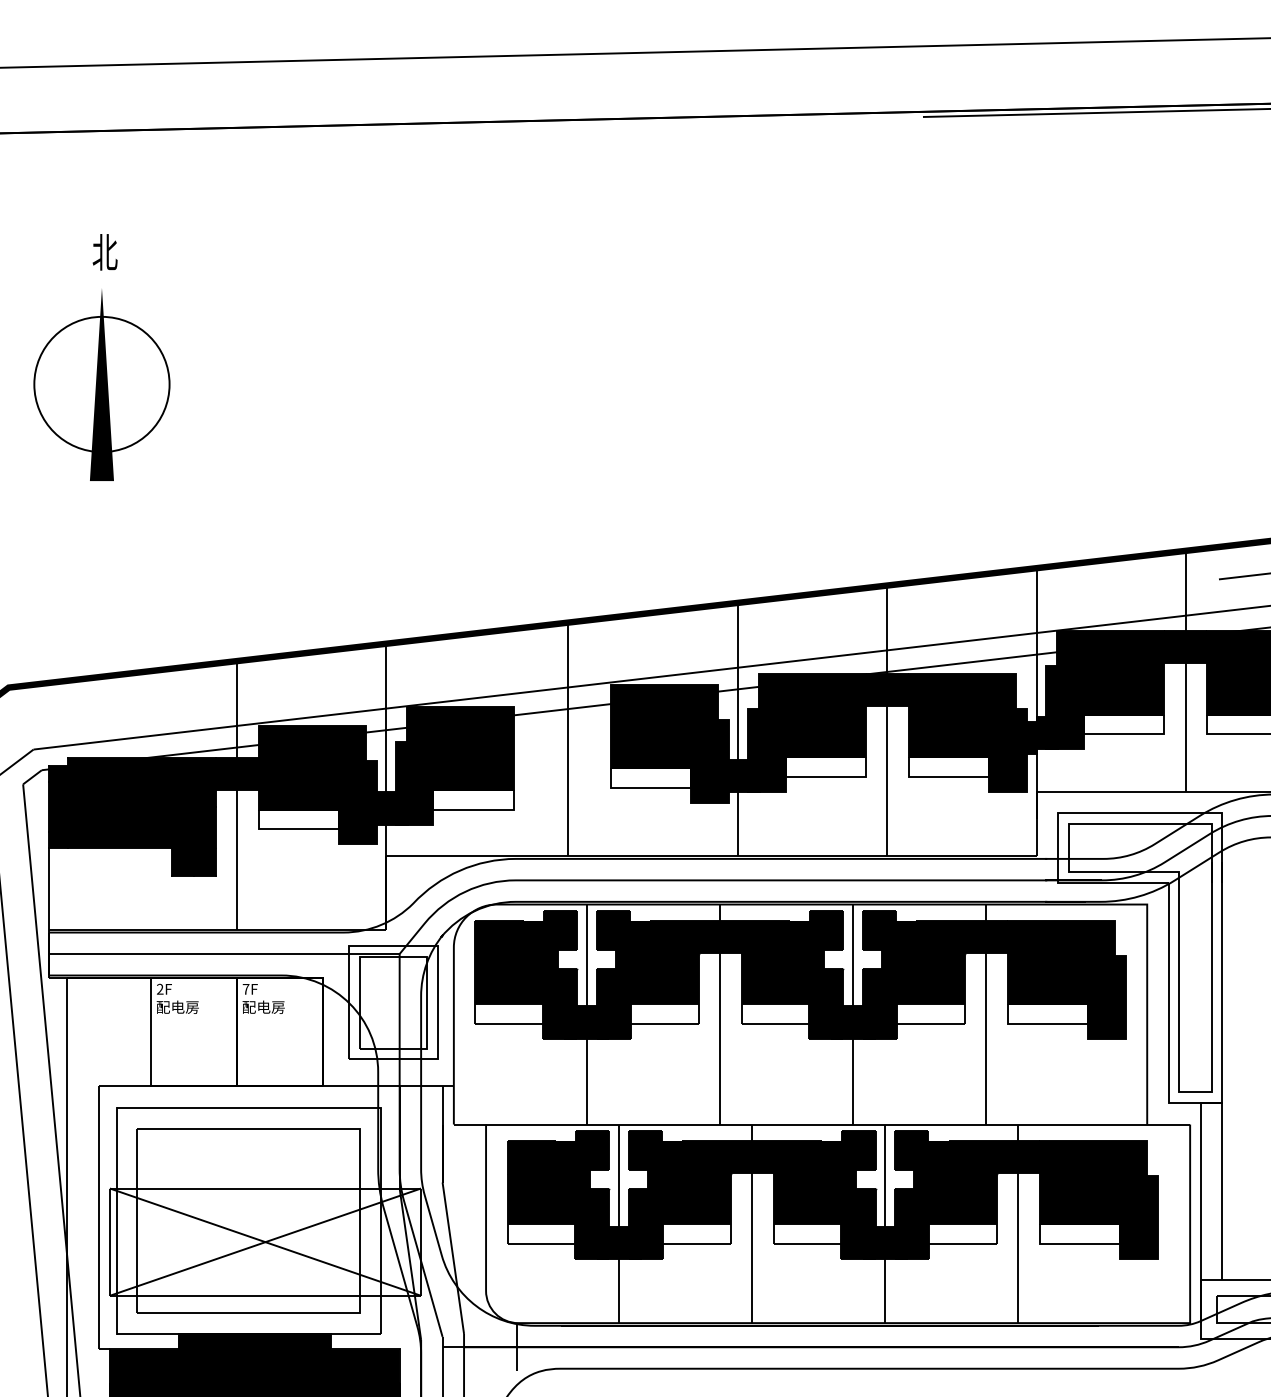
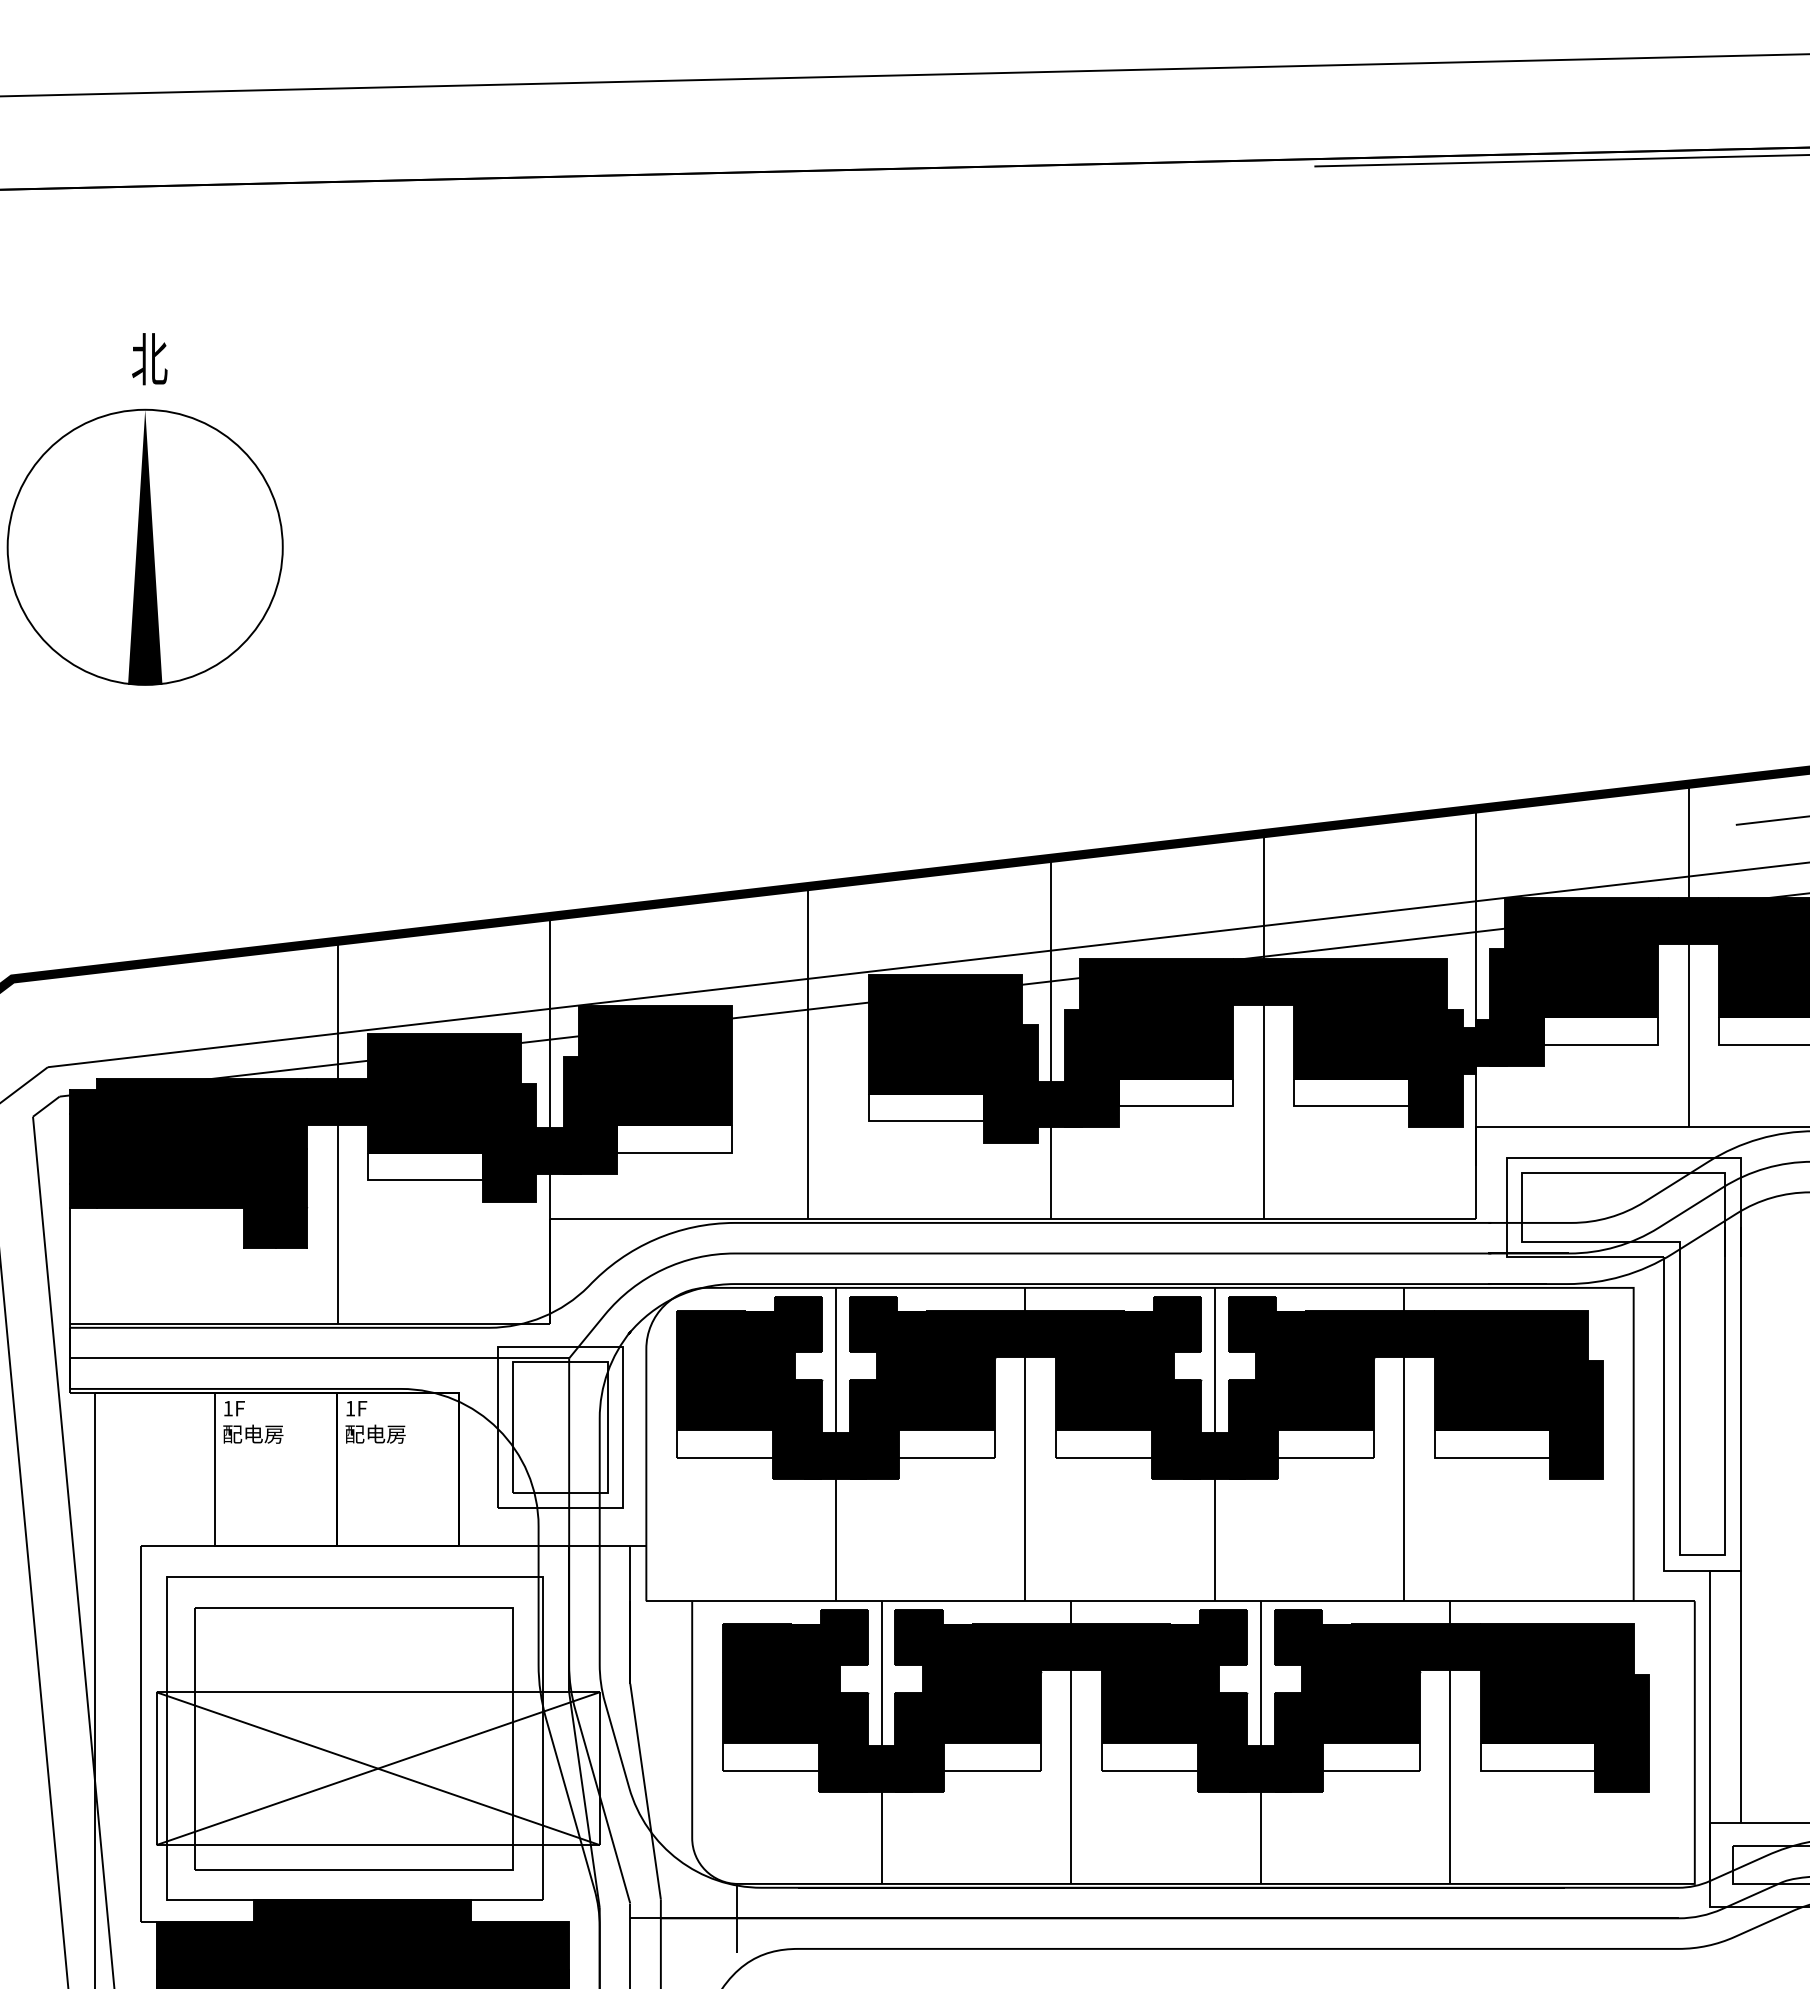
circle: (101, 384) -> (144, 547), size x1.43
text: (160, 988) -> (228, 1407), 2F -> 1F
text: (245, 989) -> (349, 1408), 7F -> 1F

